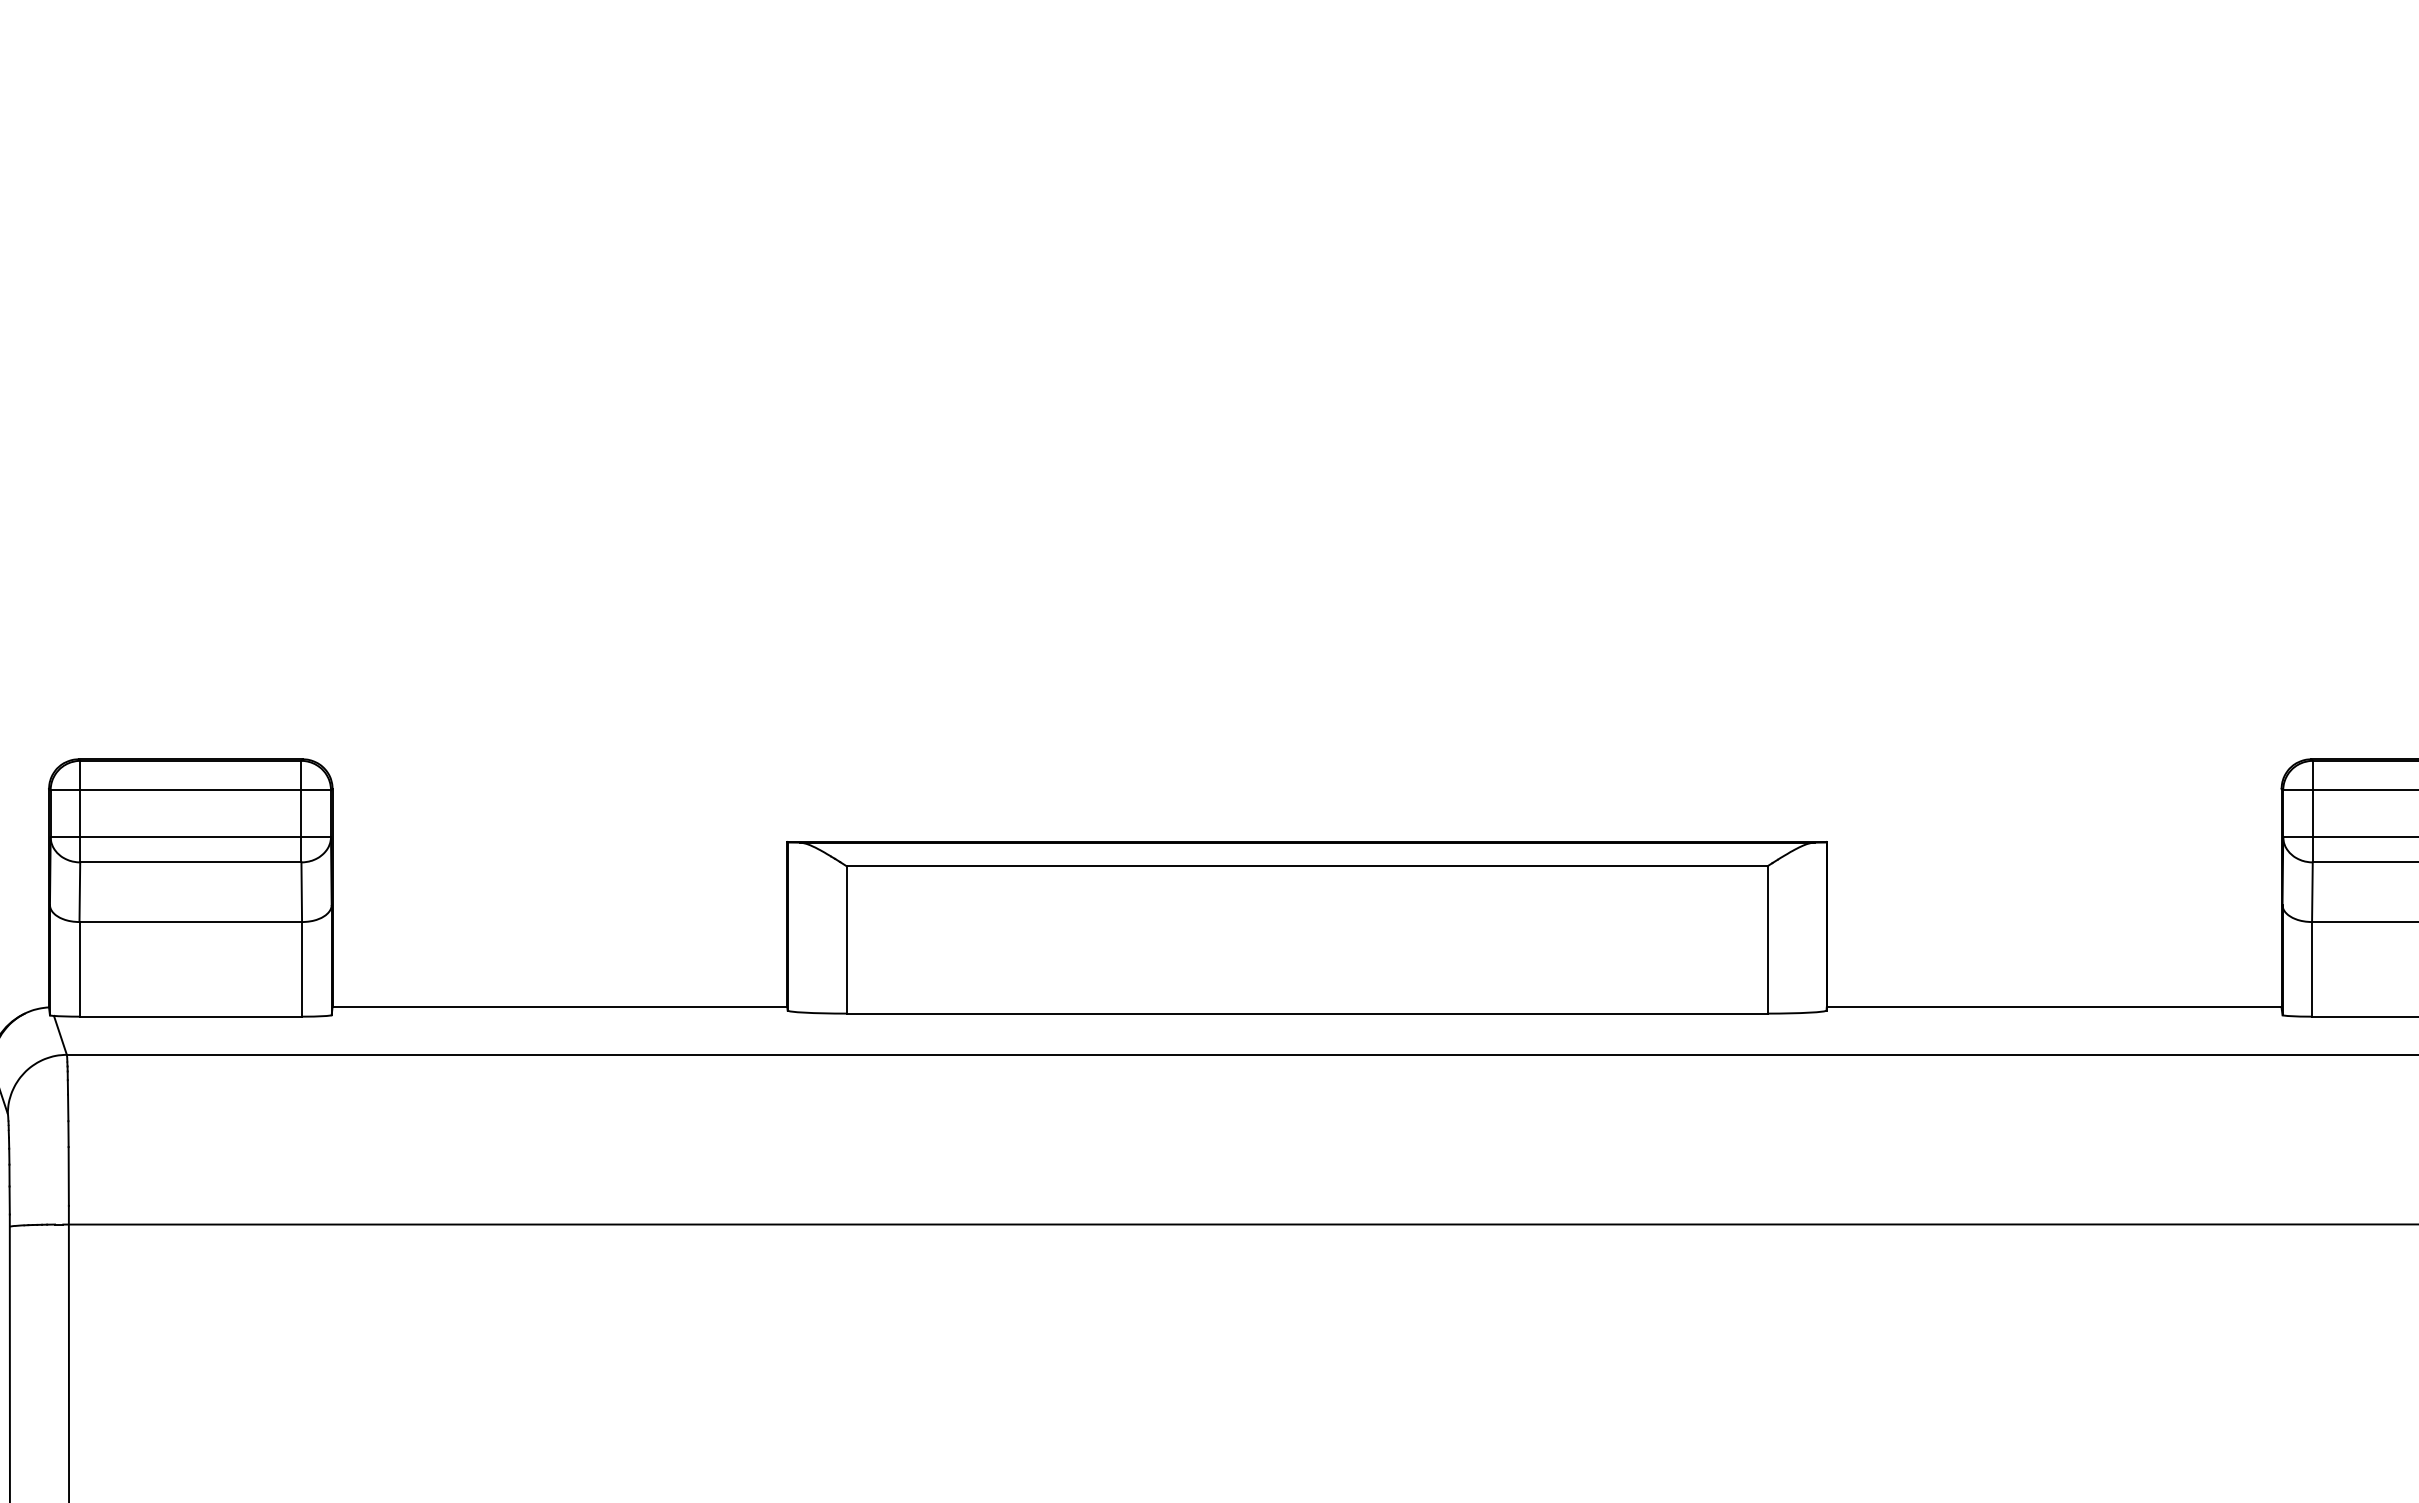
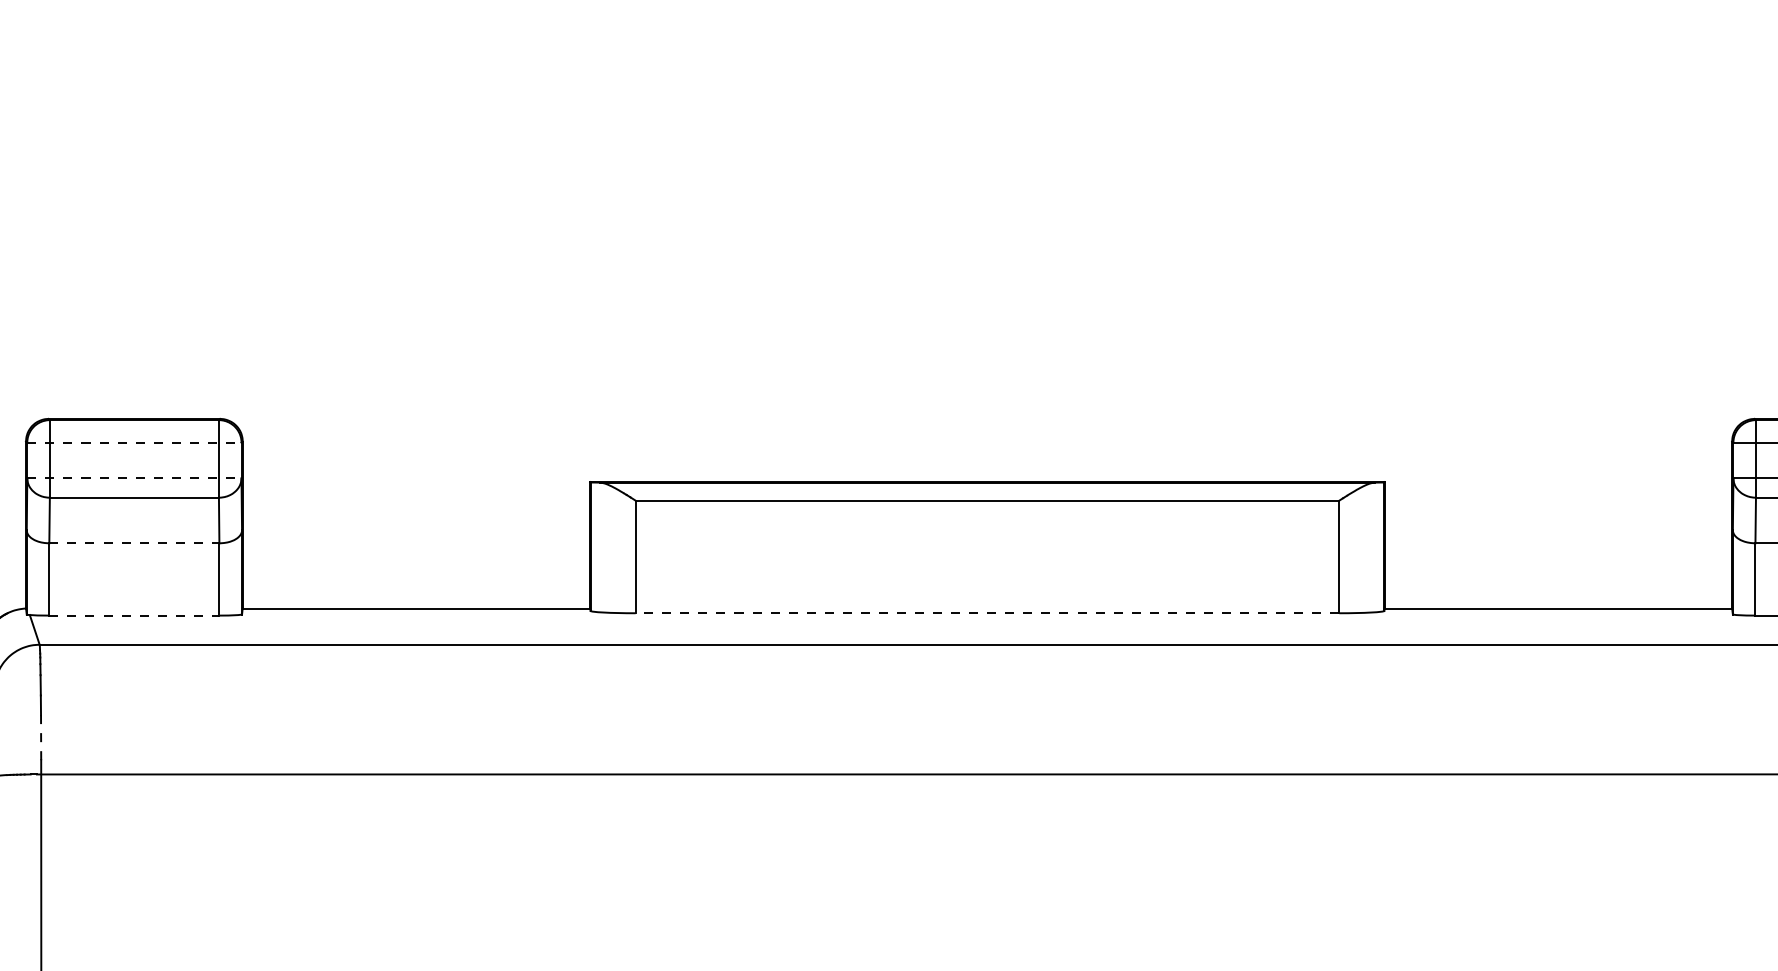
line: (191, 790) -> (134, 442), solid -> dashed
line: (191, 836) -> (134, 477), solid -> dashed
line: (191, 922) -> (134, 543), solid -> dashed
line: (1306, 1013) -> (987, 613), solid -> dashed
line: (191, 1016) -> (134, 615), solid -> dashed
line: (68, 1175) -> (40, 736), solid -> dashed

